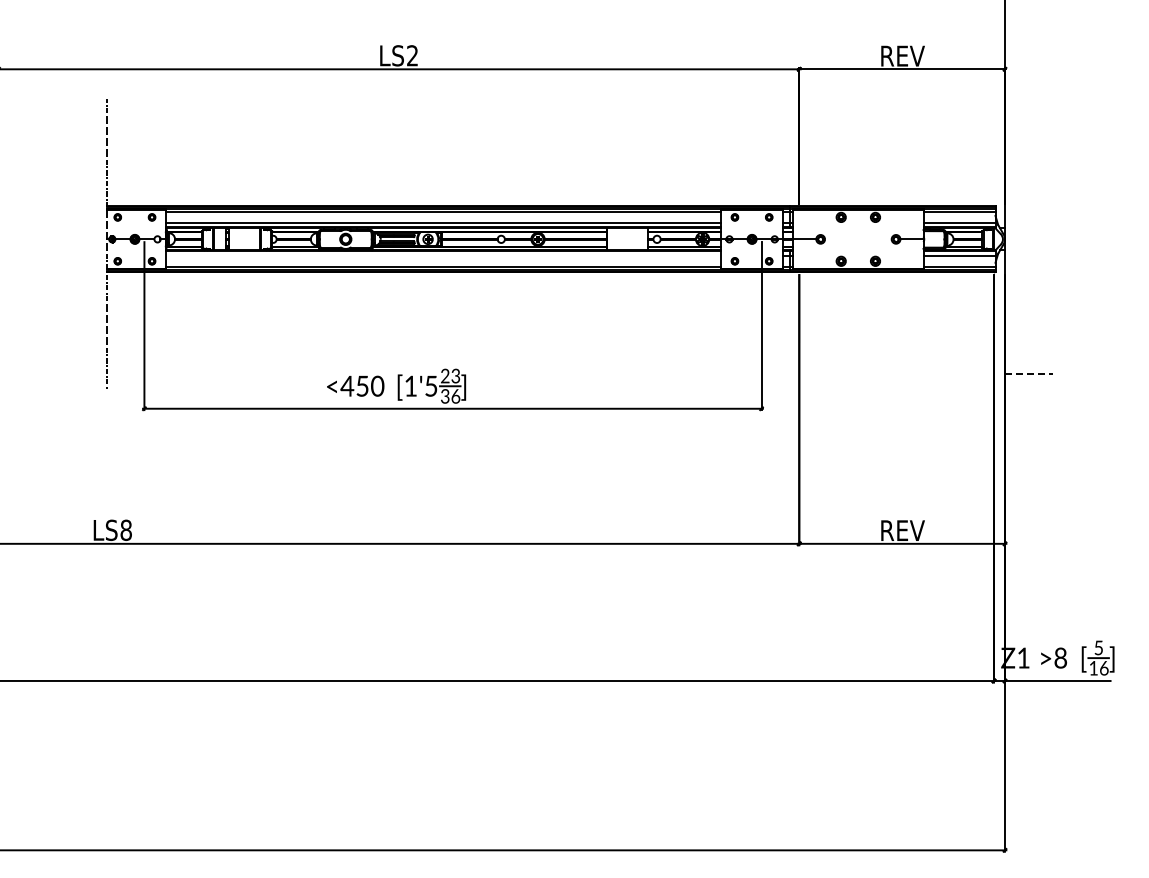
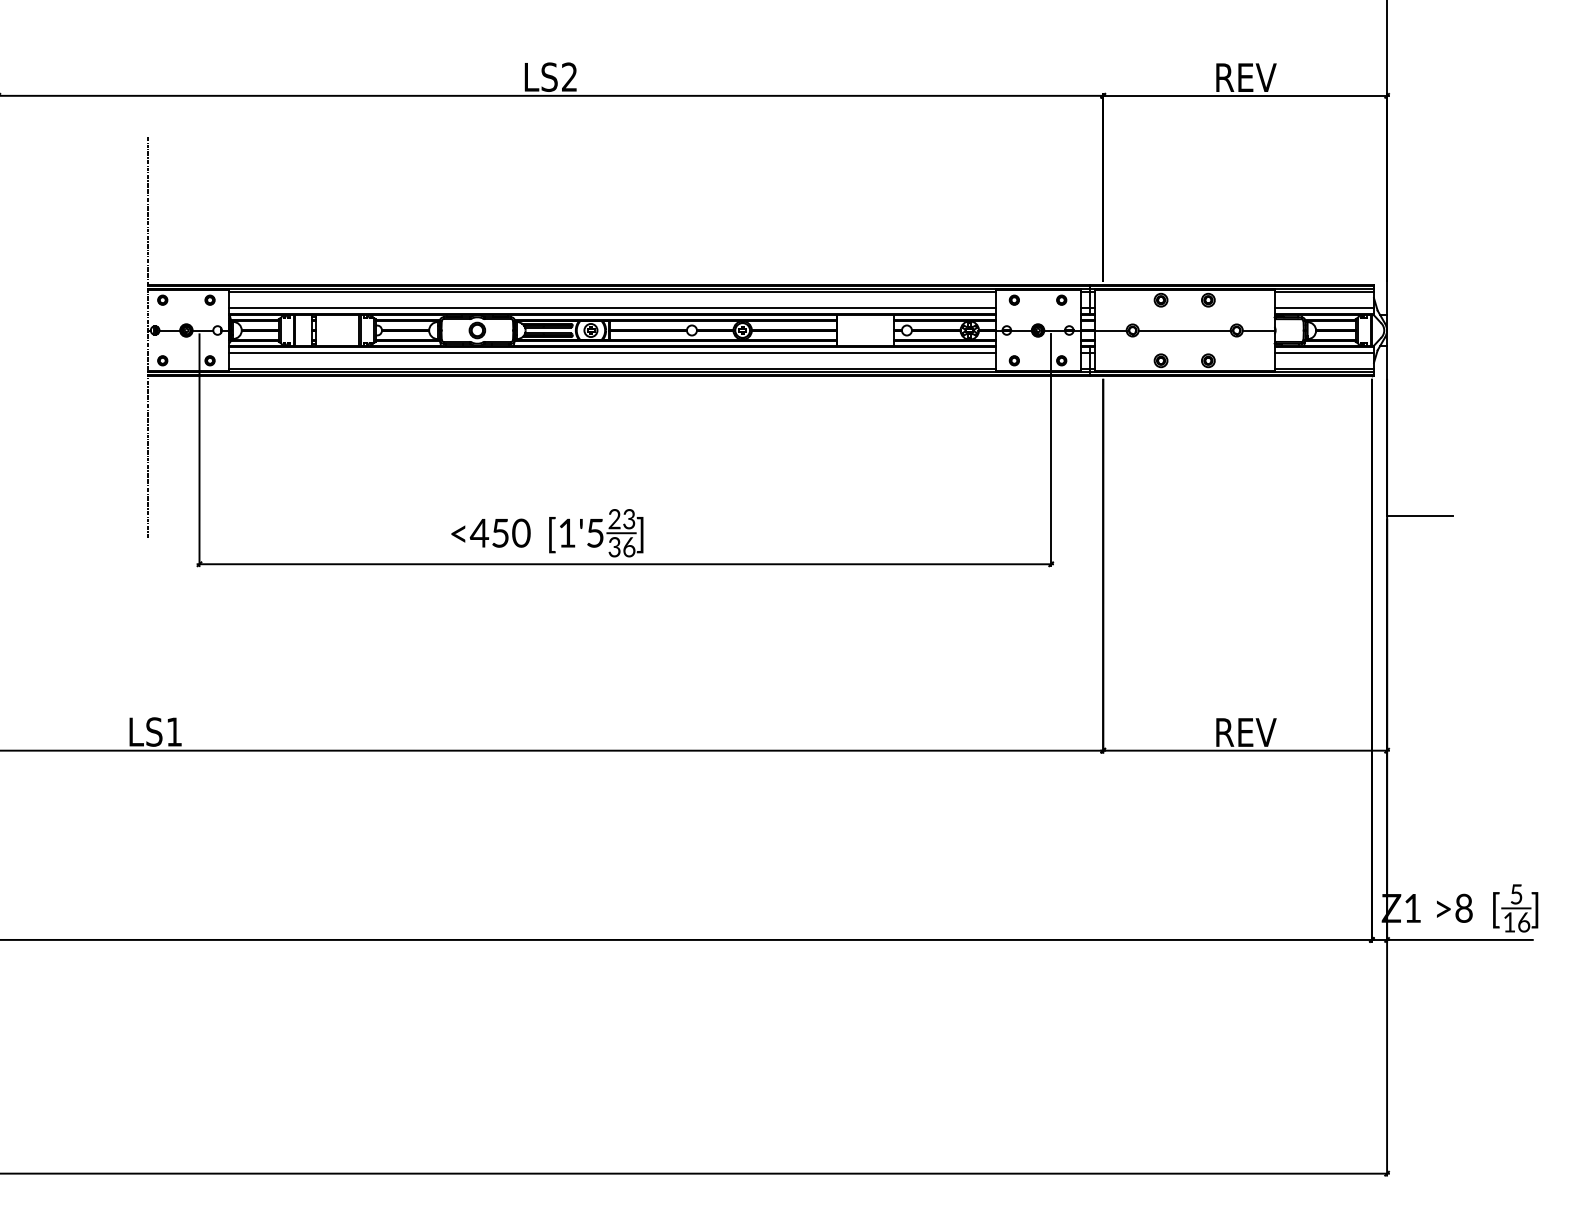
line: (858, 239) -> (1184, 330), added
line: (443, 255) -> (612, 352), added
line: (1029, 373) -> (1420, 515), dashed -> solid
text: (125, 530) -> (173, 732), LS8 -> LS1

